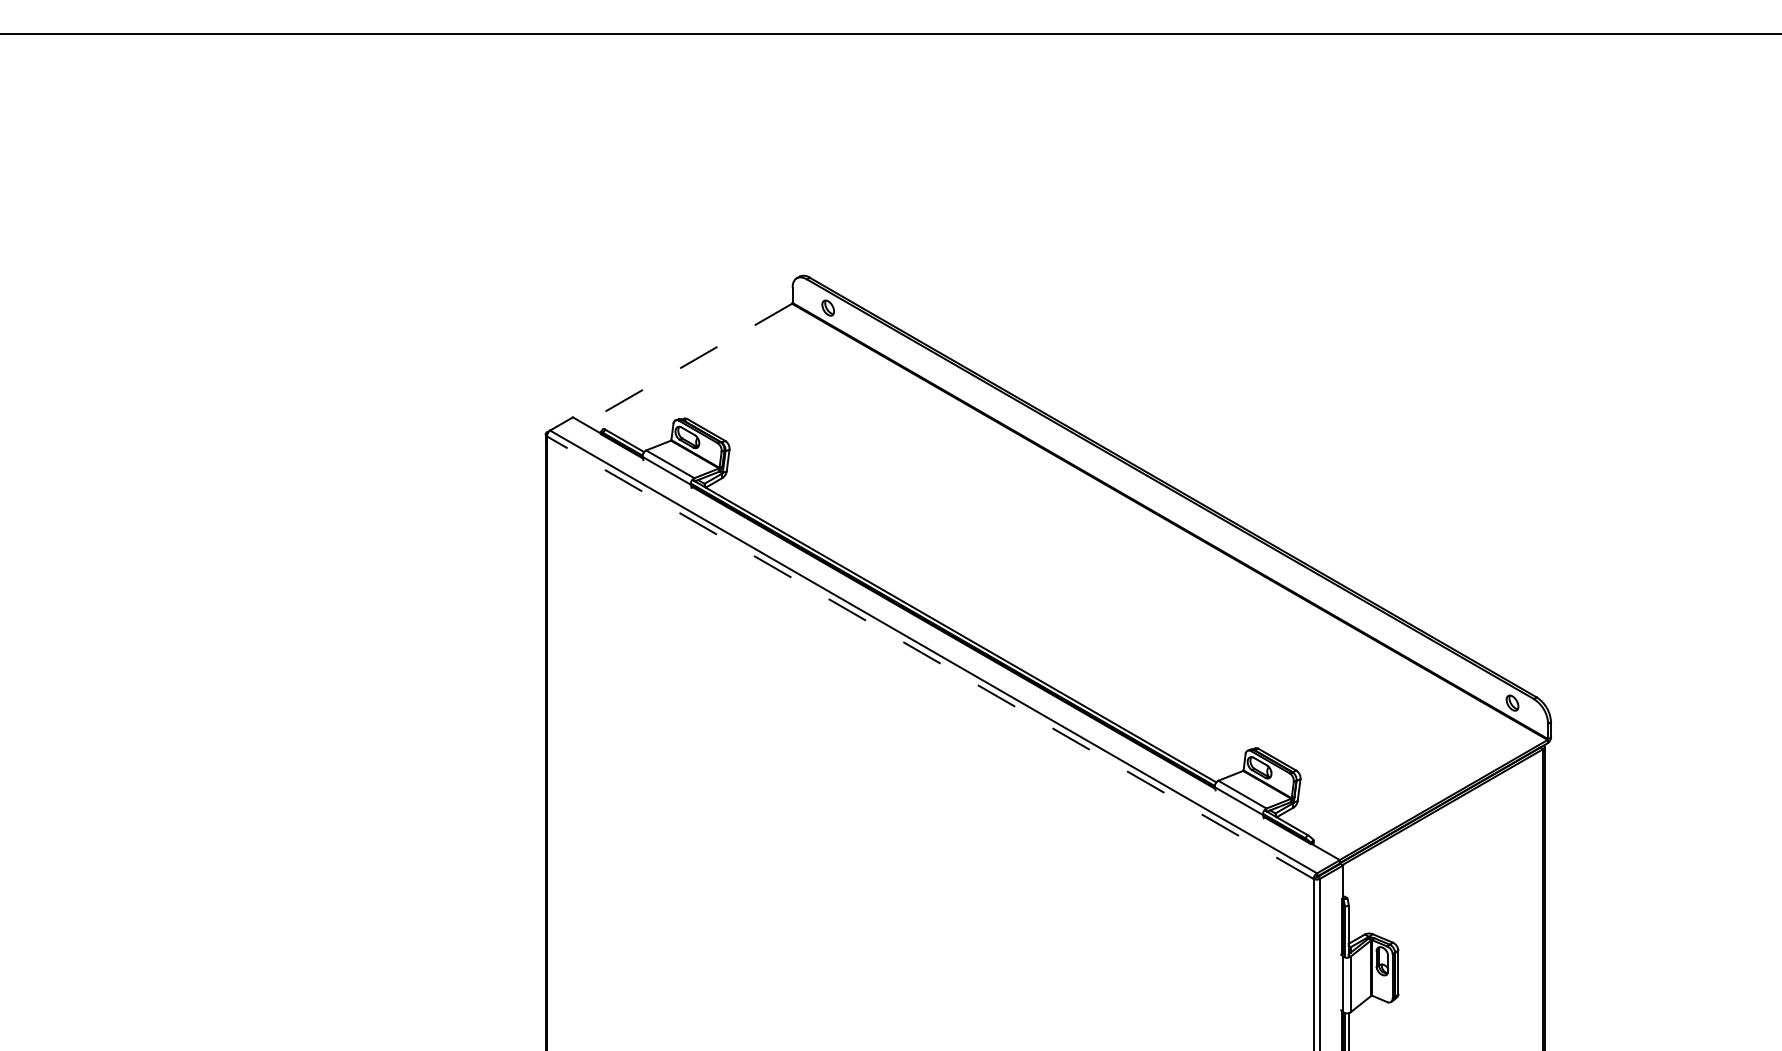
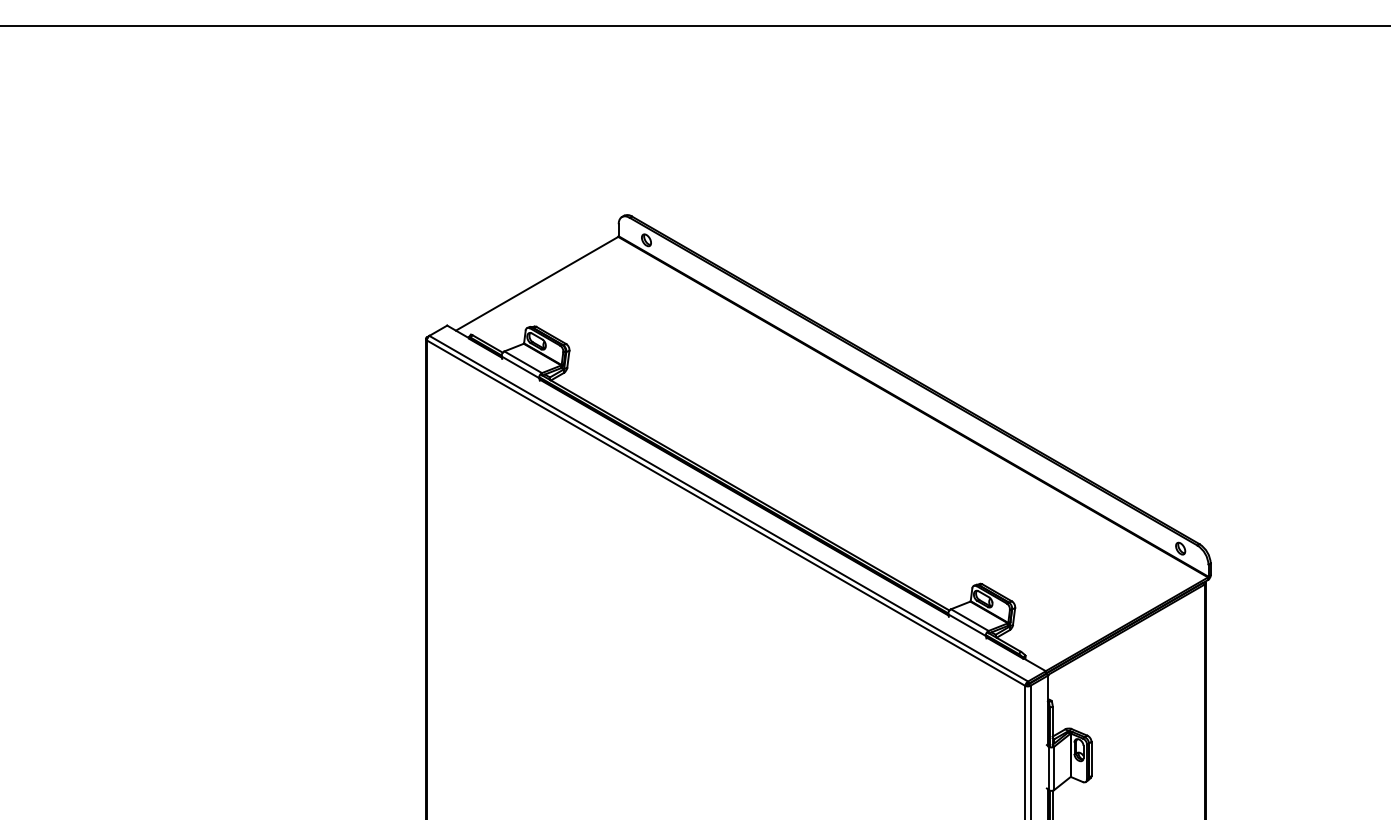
line: (687, 364) -> (536, 284), dashed -> solid
line: (930, 657) -> (726, 513), dashed -> solid

